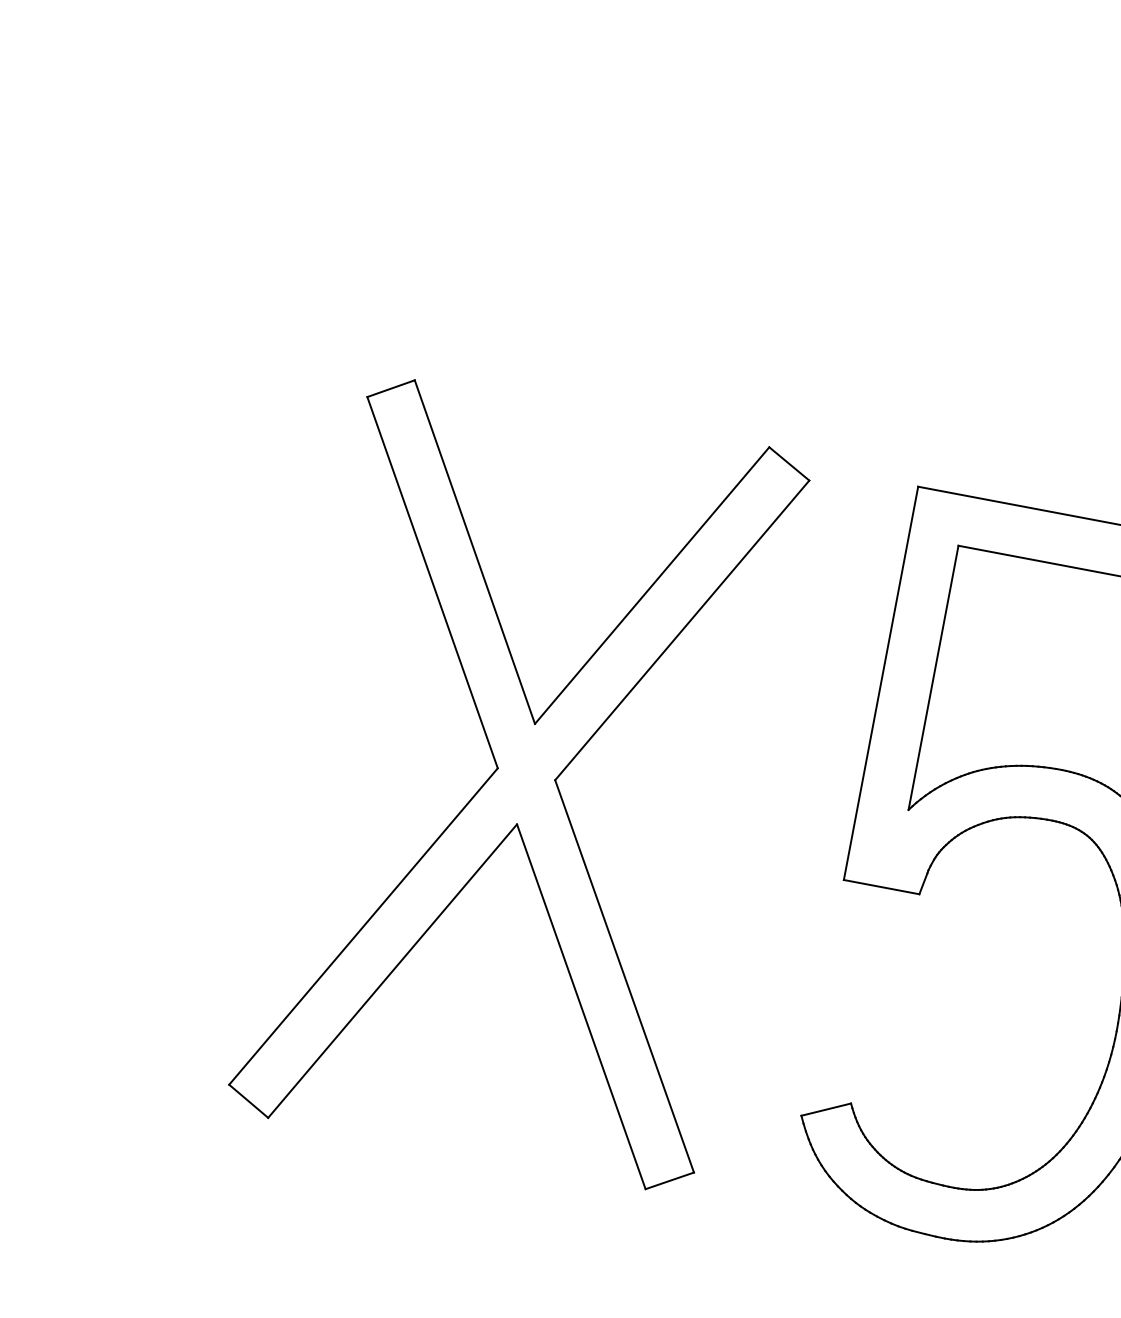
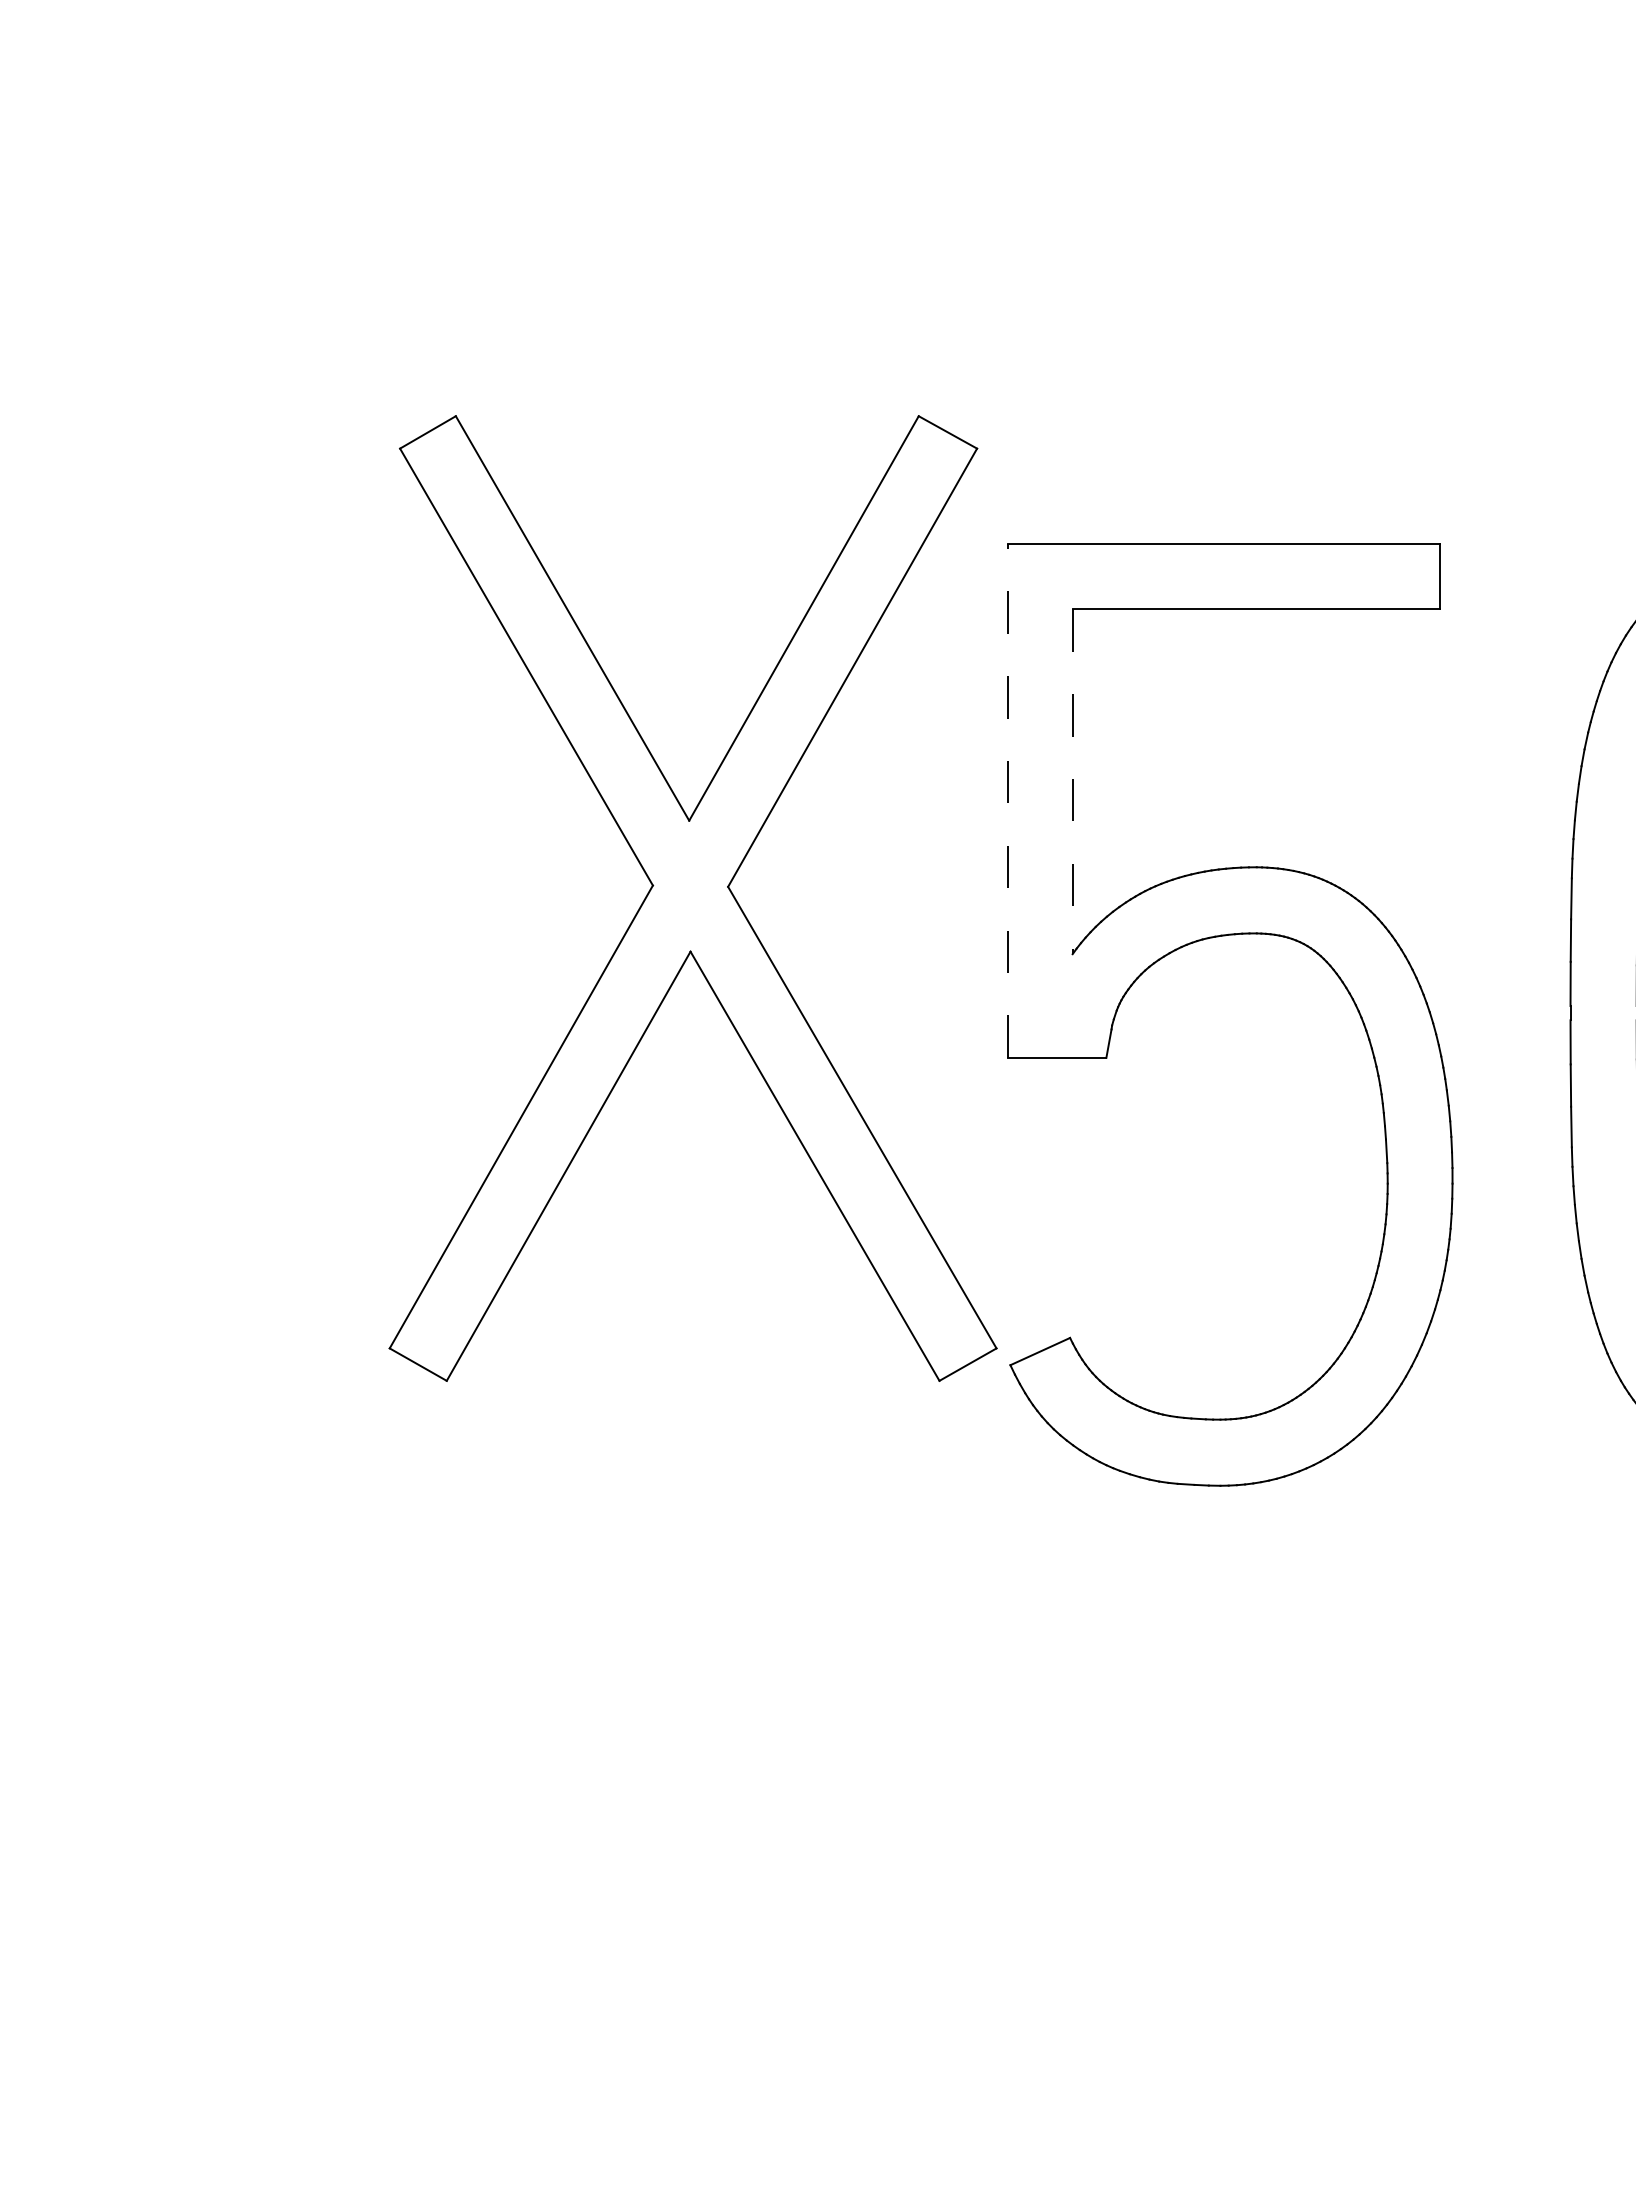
line: (933, 678) -> (1072, 782), solid -> dashed
line: (880, 683) -> (1007, 801), solid -> dashed
part: (526, 783) -> (692, 898), moved

